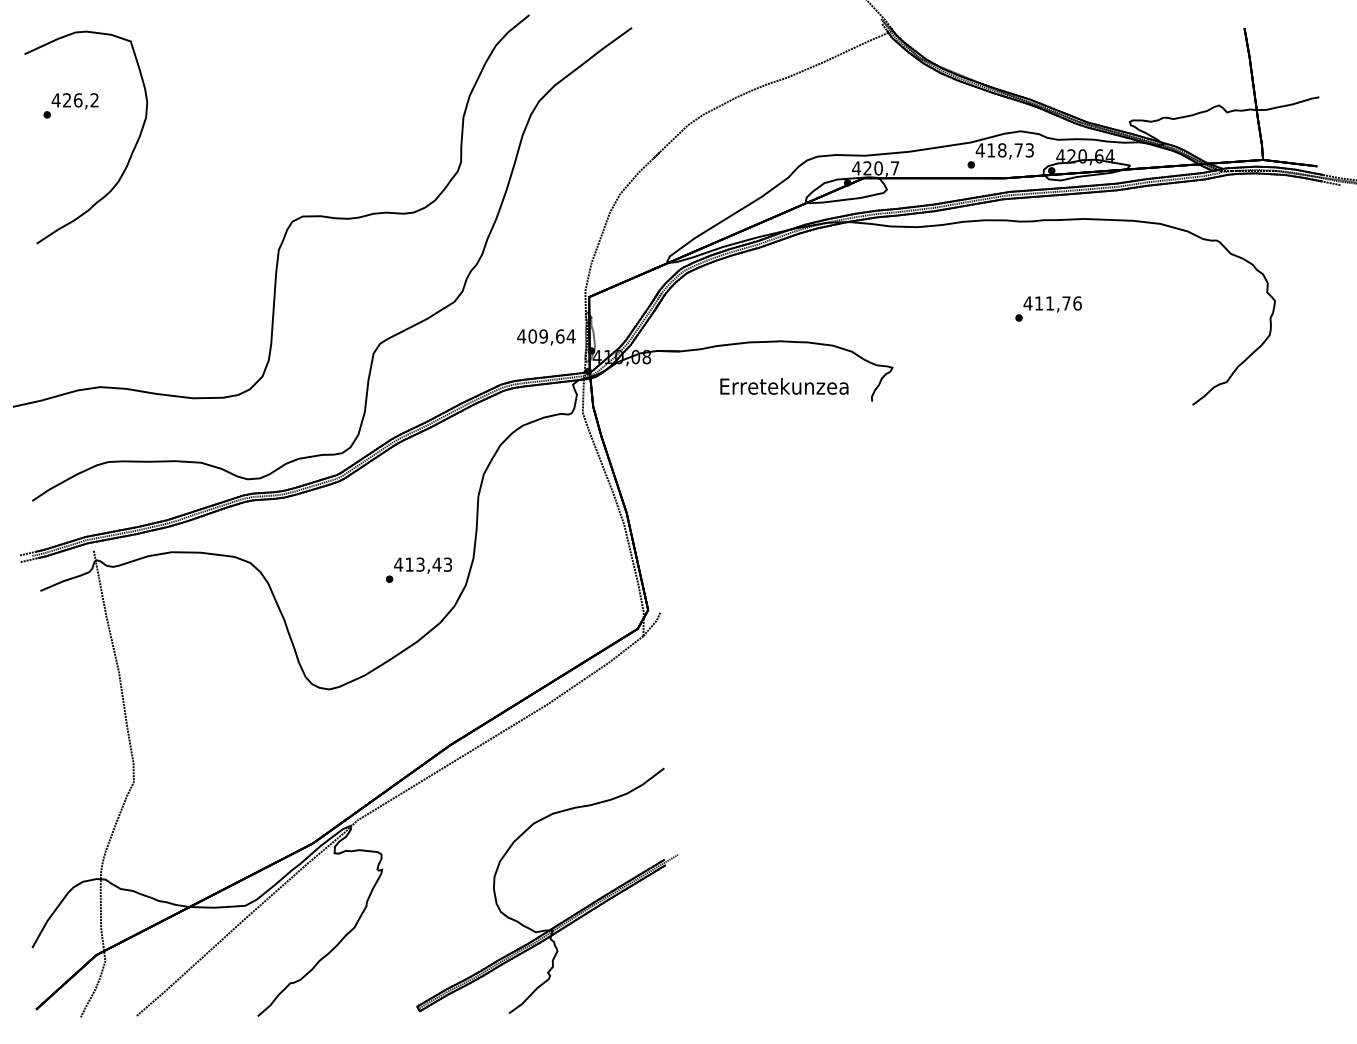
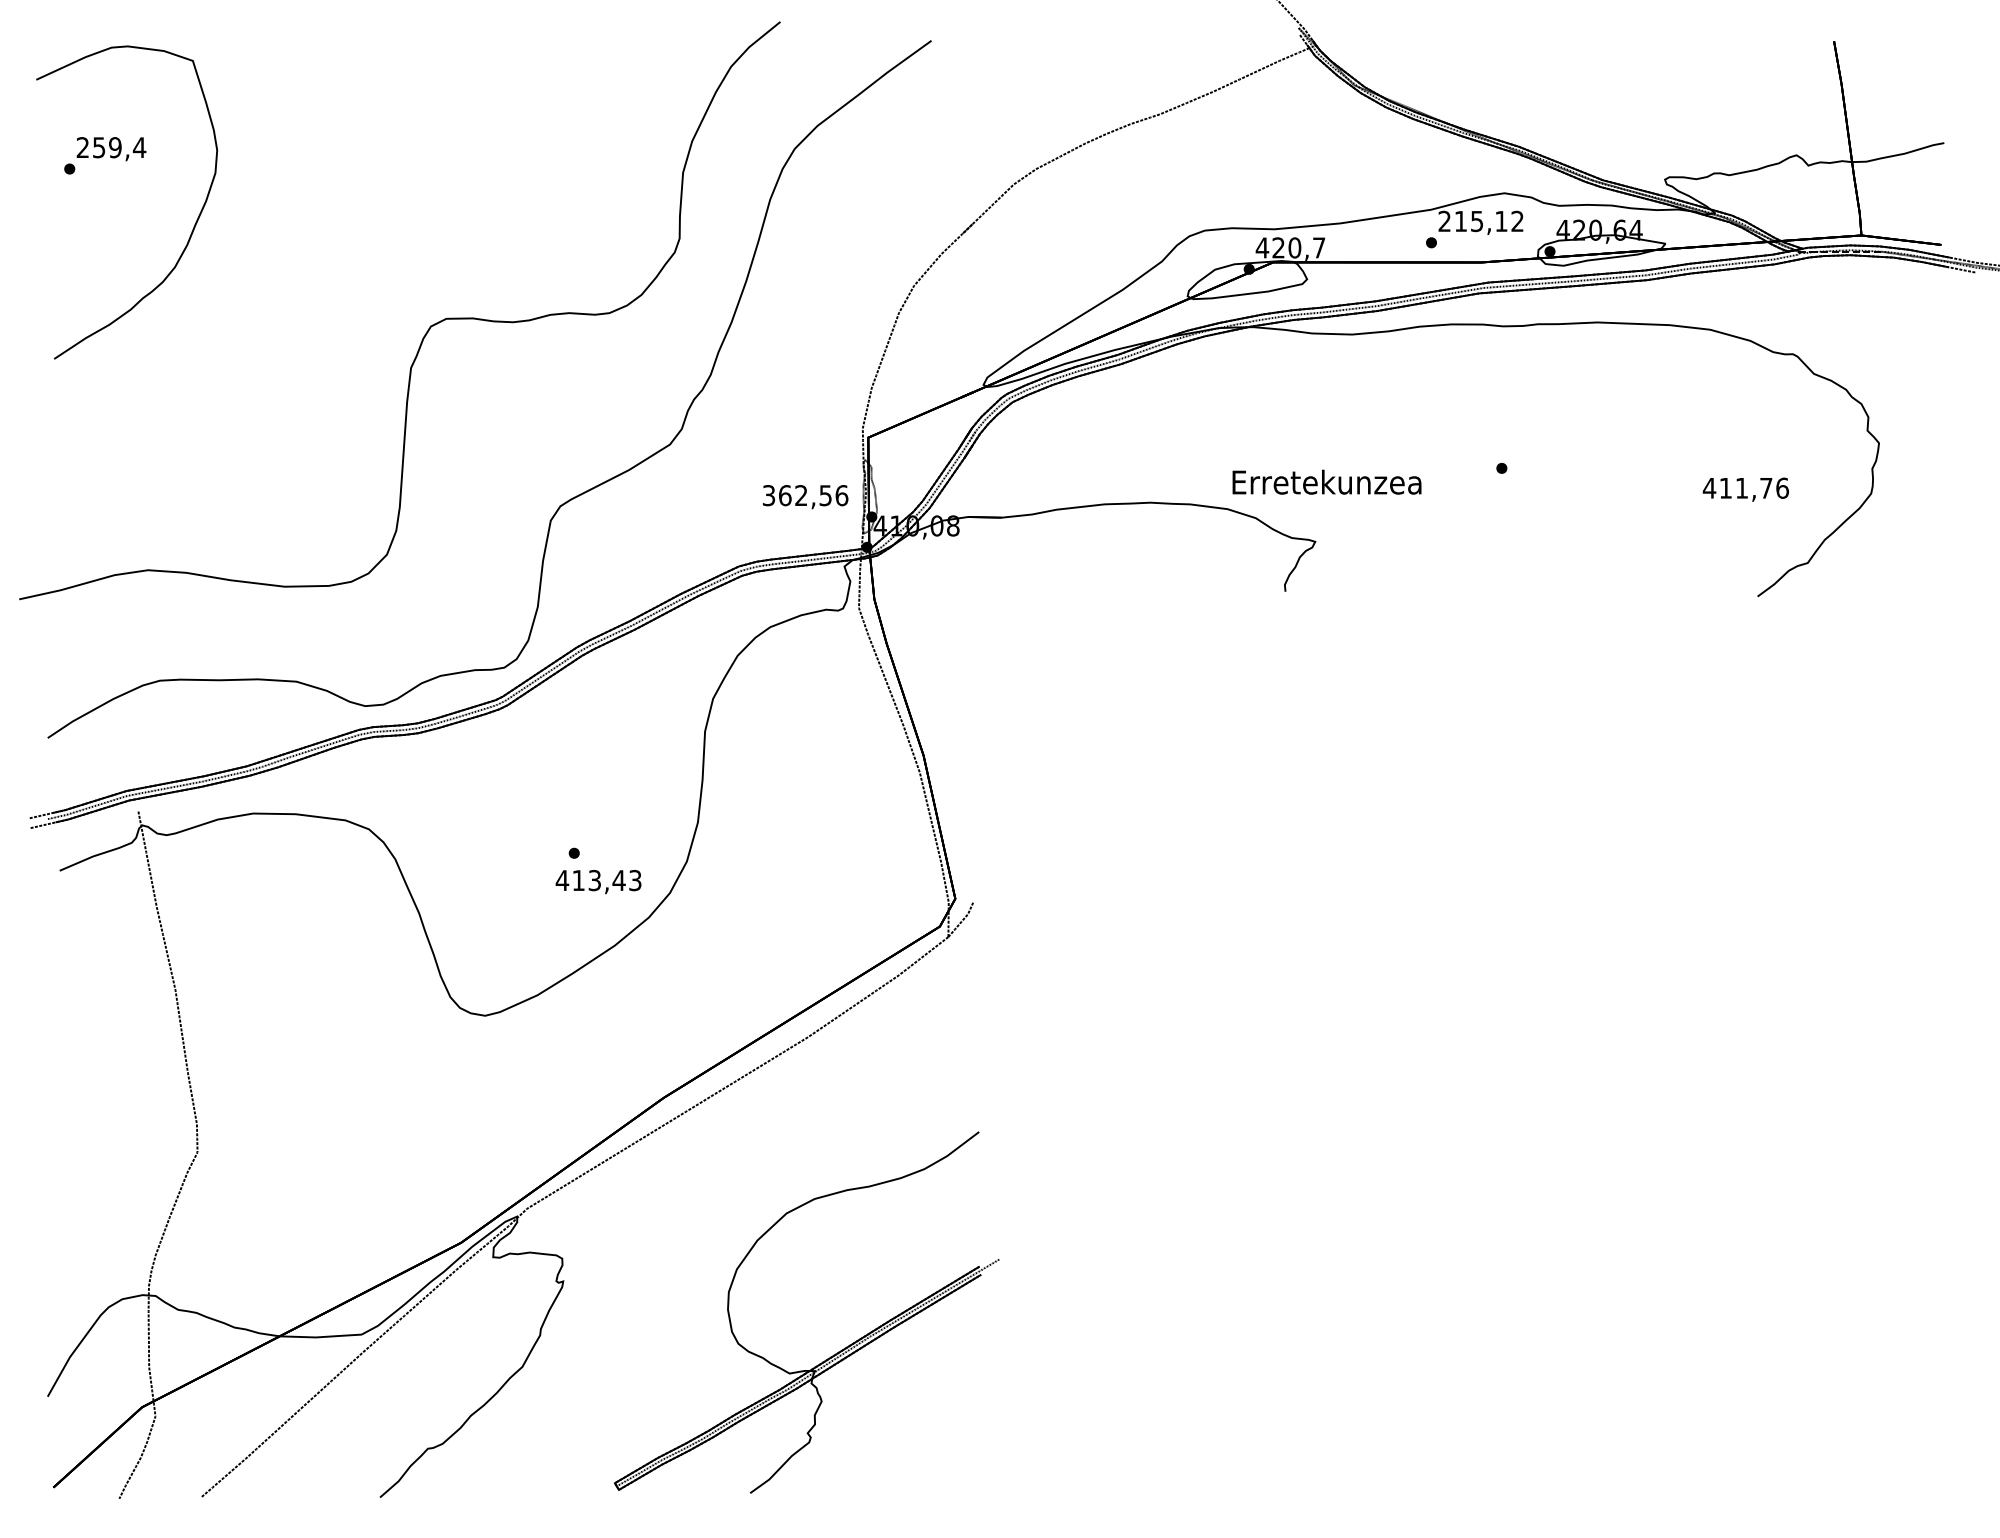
text: (75, 100) -> (111, 147), 426,2 -> 259,4
text: (1004, 150) -> (1480, 221), 418,73 -> 215,12
text: (1052, 304) -> (1745, 489), moved
text: (546, 336) -> (805, 495), 409,64 -> 362,56
text: (784, 386) -> (1327, 482), moved
text: (423, 565) -> (599, 881), moved

